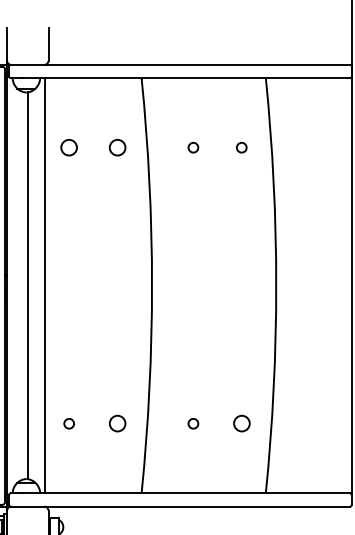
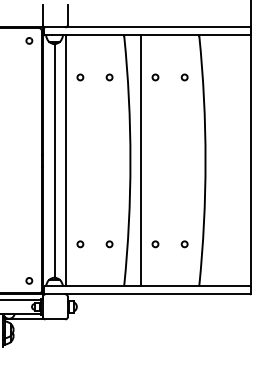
circle: (69, 147) -> (80, 77), size x0.62
circle: (117, 147) -> (109, 77), size x0.62
line: (168, 285) -> (140, 160), added
circle: (117, 424) -> (109, 244), size x0.62
circle: (241, 424) -> (184, 244), size x0.62

